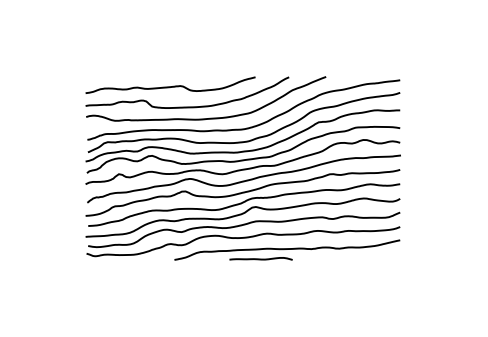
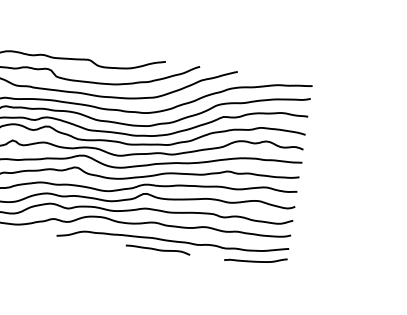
curve: (369, 256) -> (255, 260), added
line: (260, 258) -> (157, 248), moved

